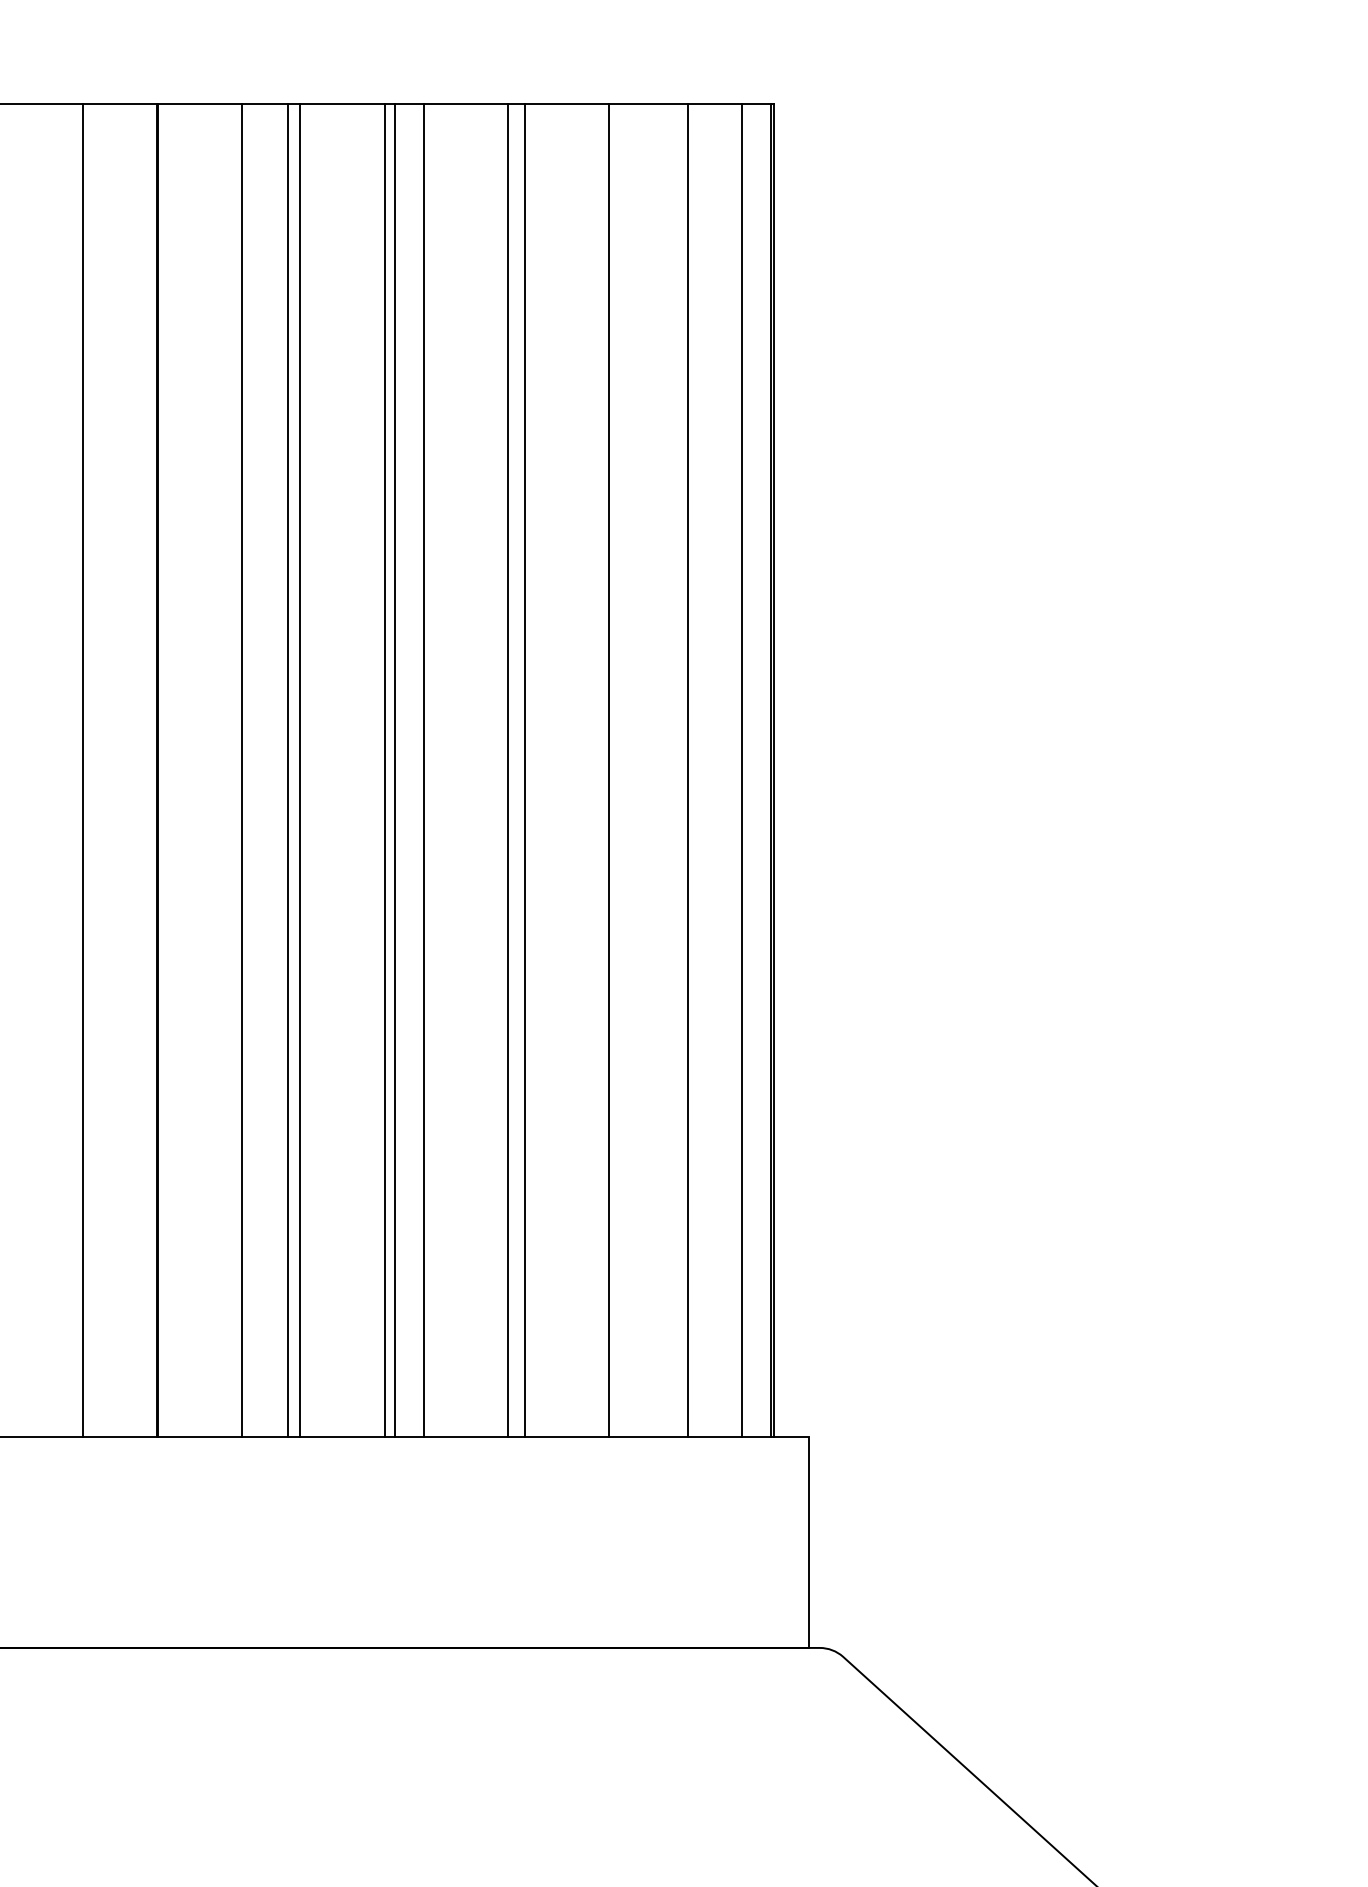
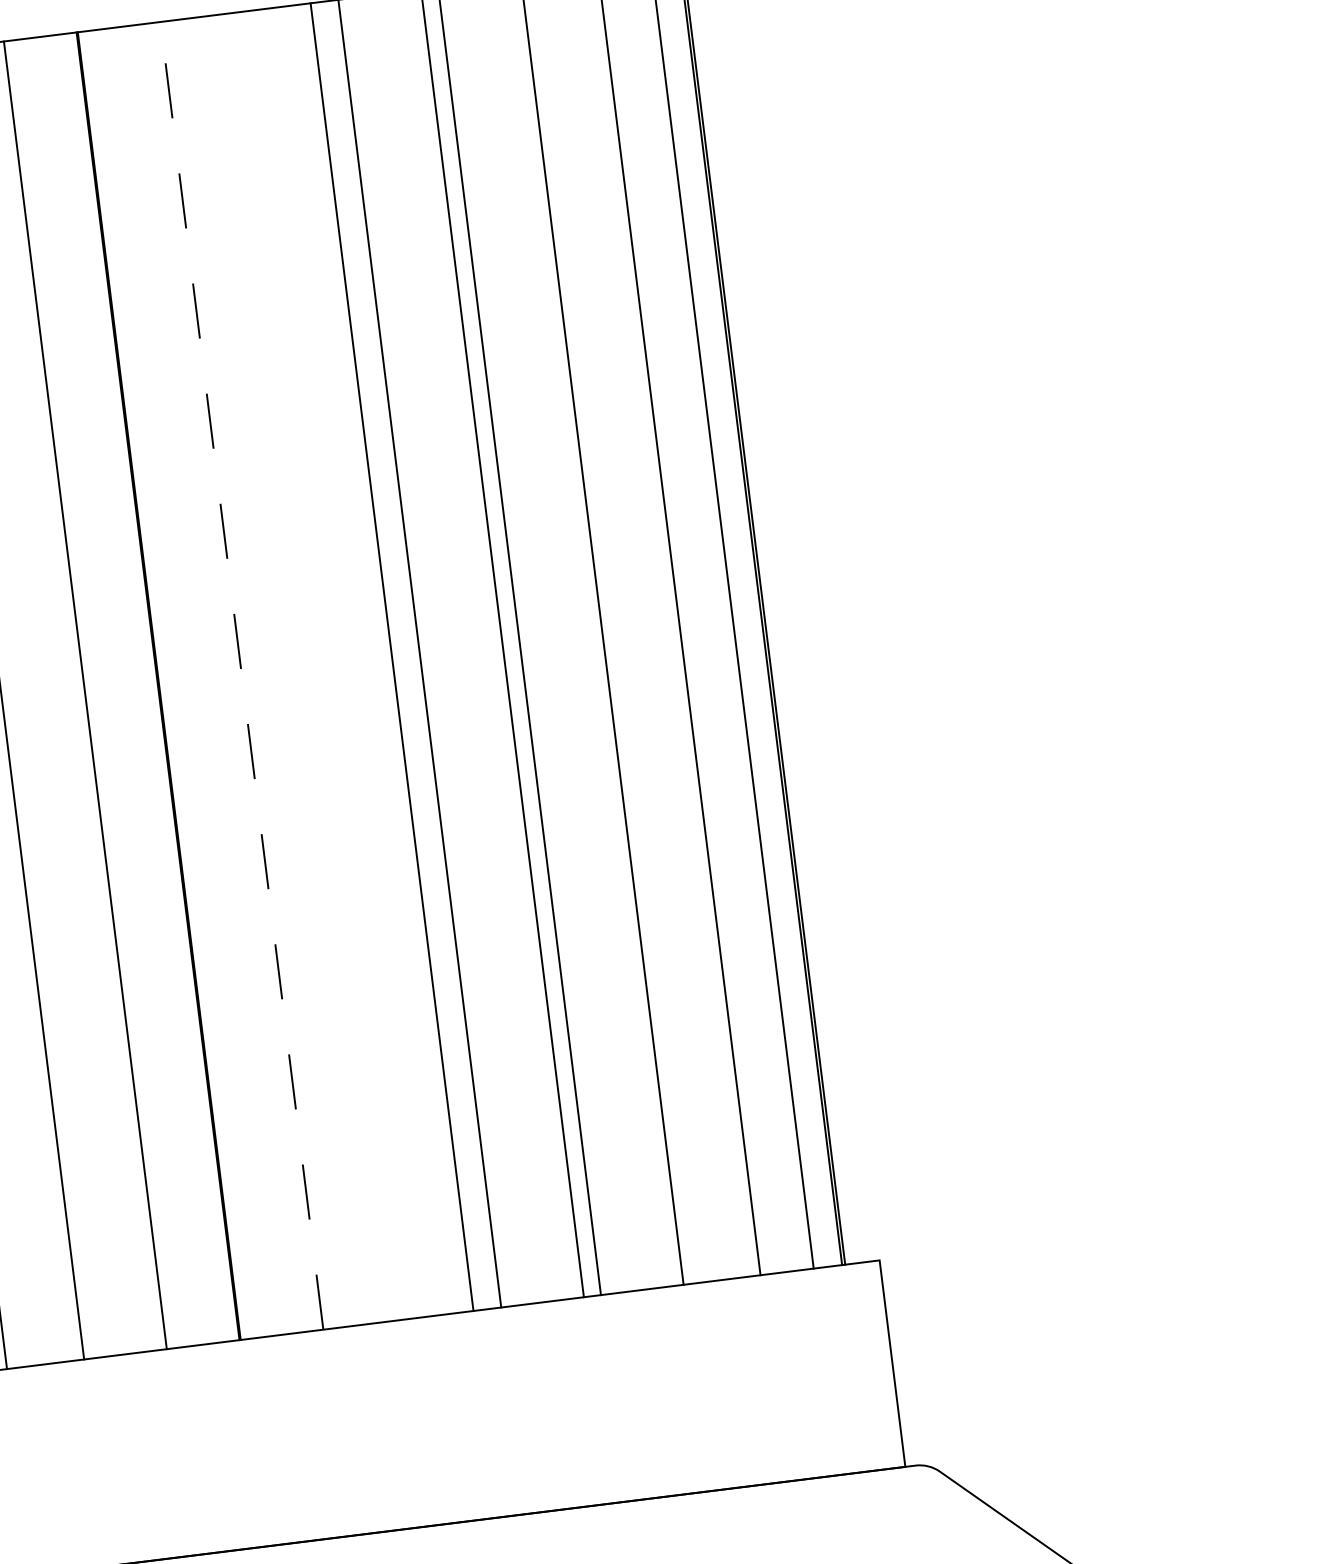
line: (242, 770) -> (242, 675), solid -> dashed
line: (288, 770) -> (287, 669), removed
line: (300, 770) -> (299, 668), removed
line: (384, 770) -> (381, 658), removed

